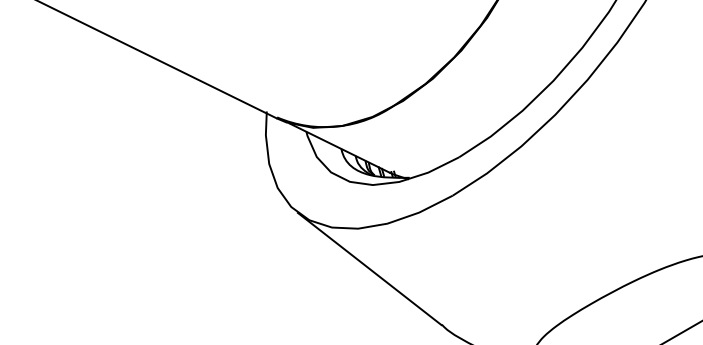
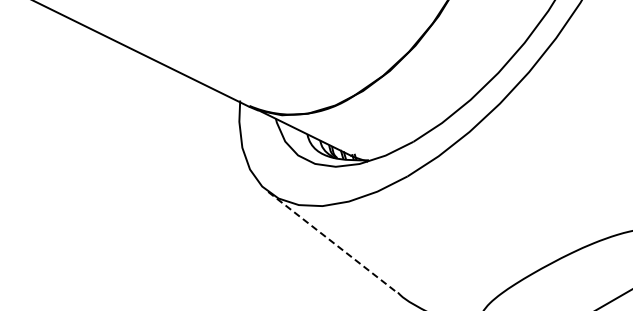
line: (370, 269) -> (333, 242), solid -> dashed

